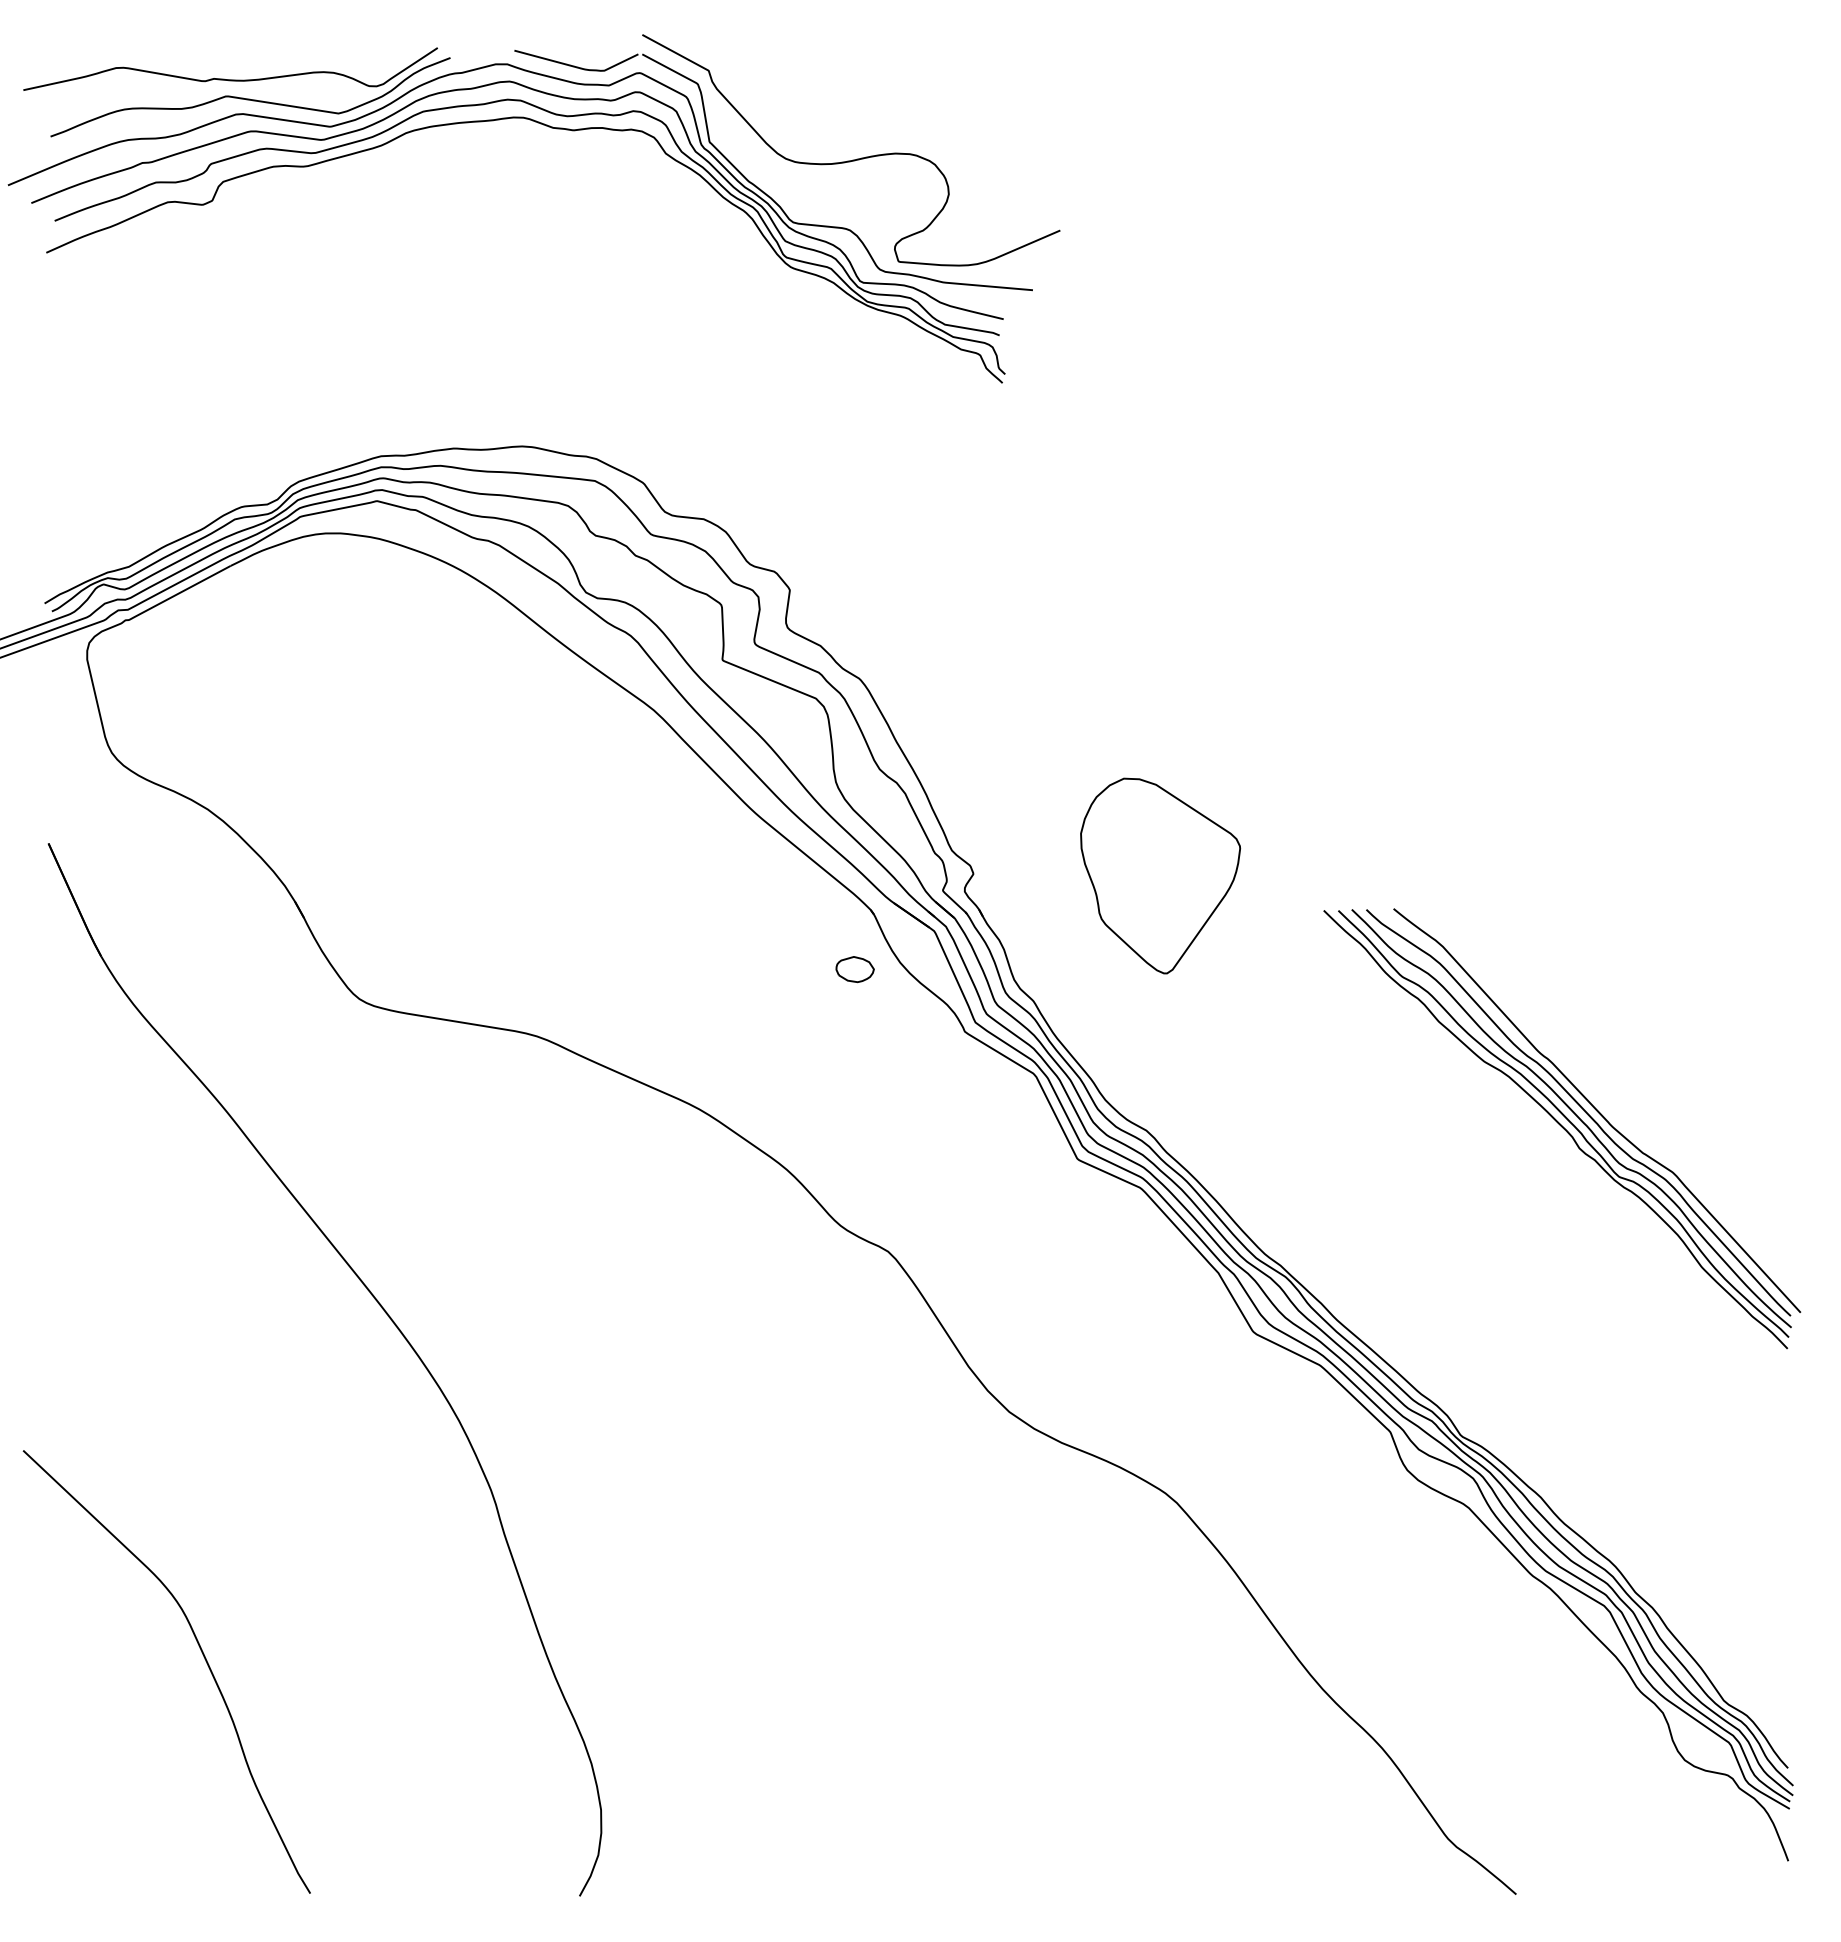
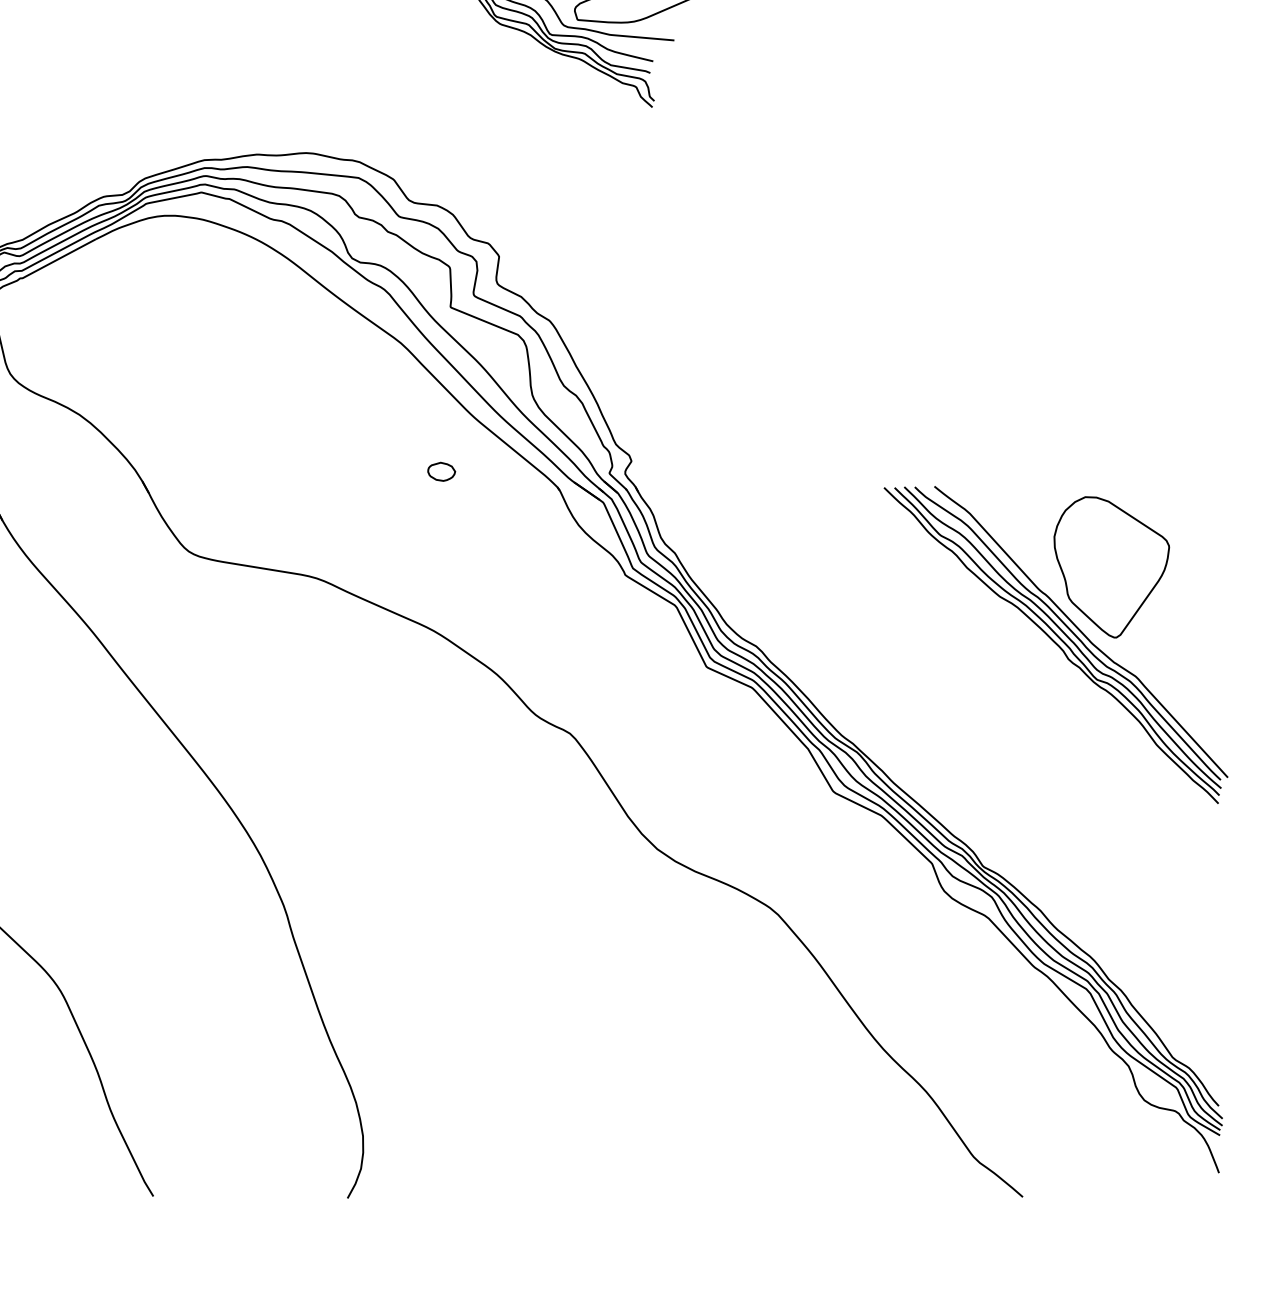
part: (1160, 875) -> (1111, 566), moved
part: (854, 969) -> (441, 471), moved

